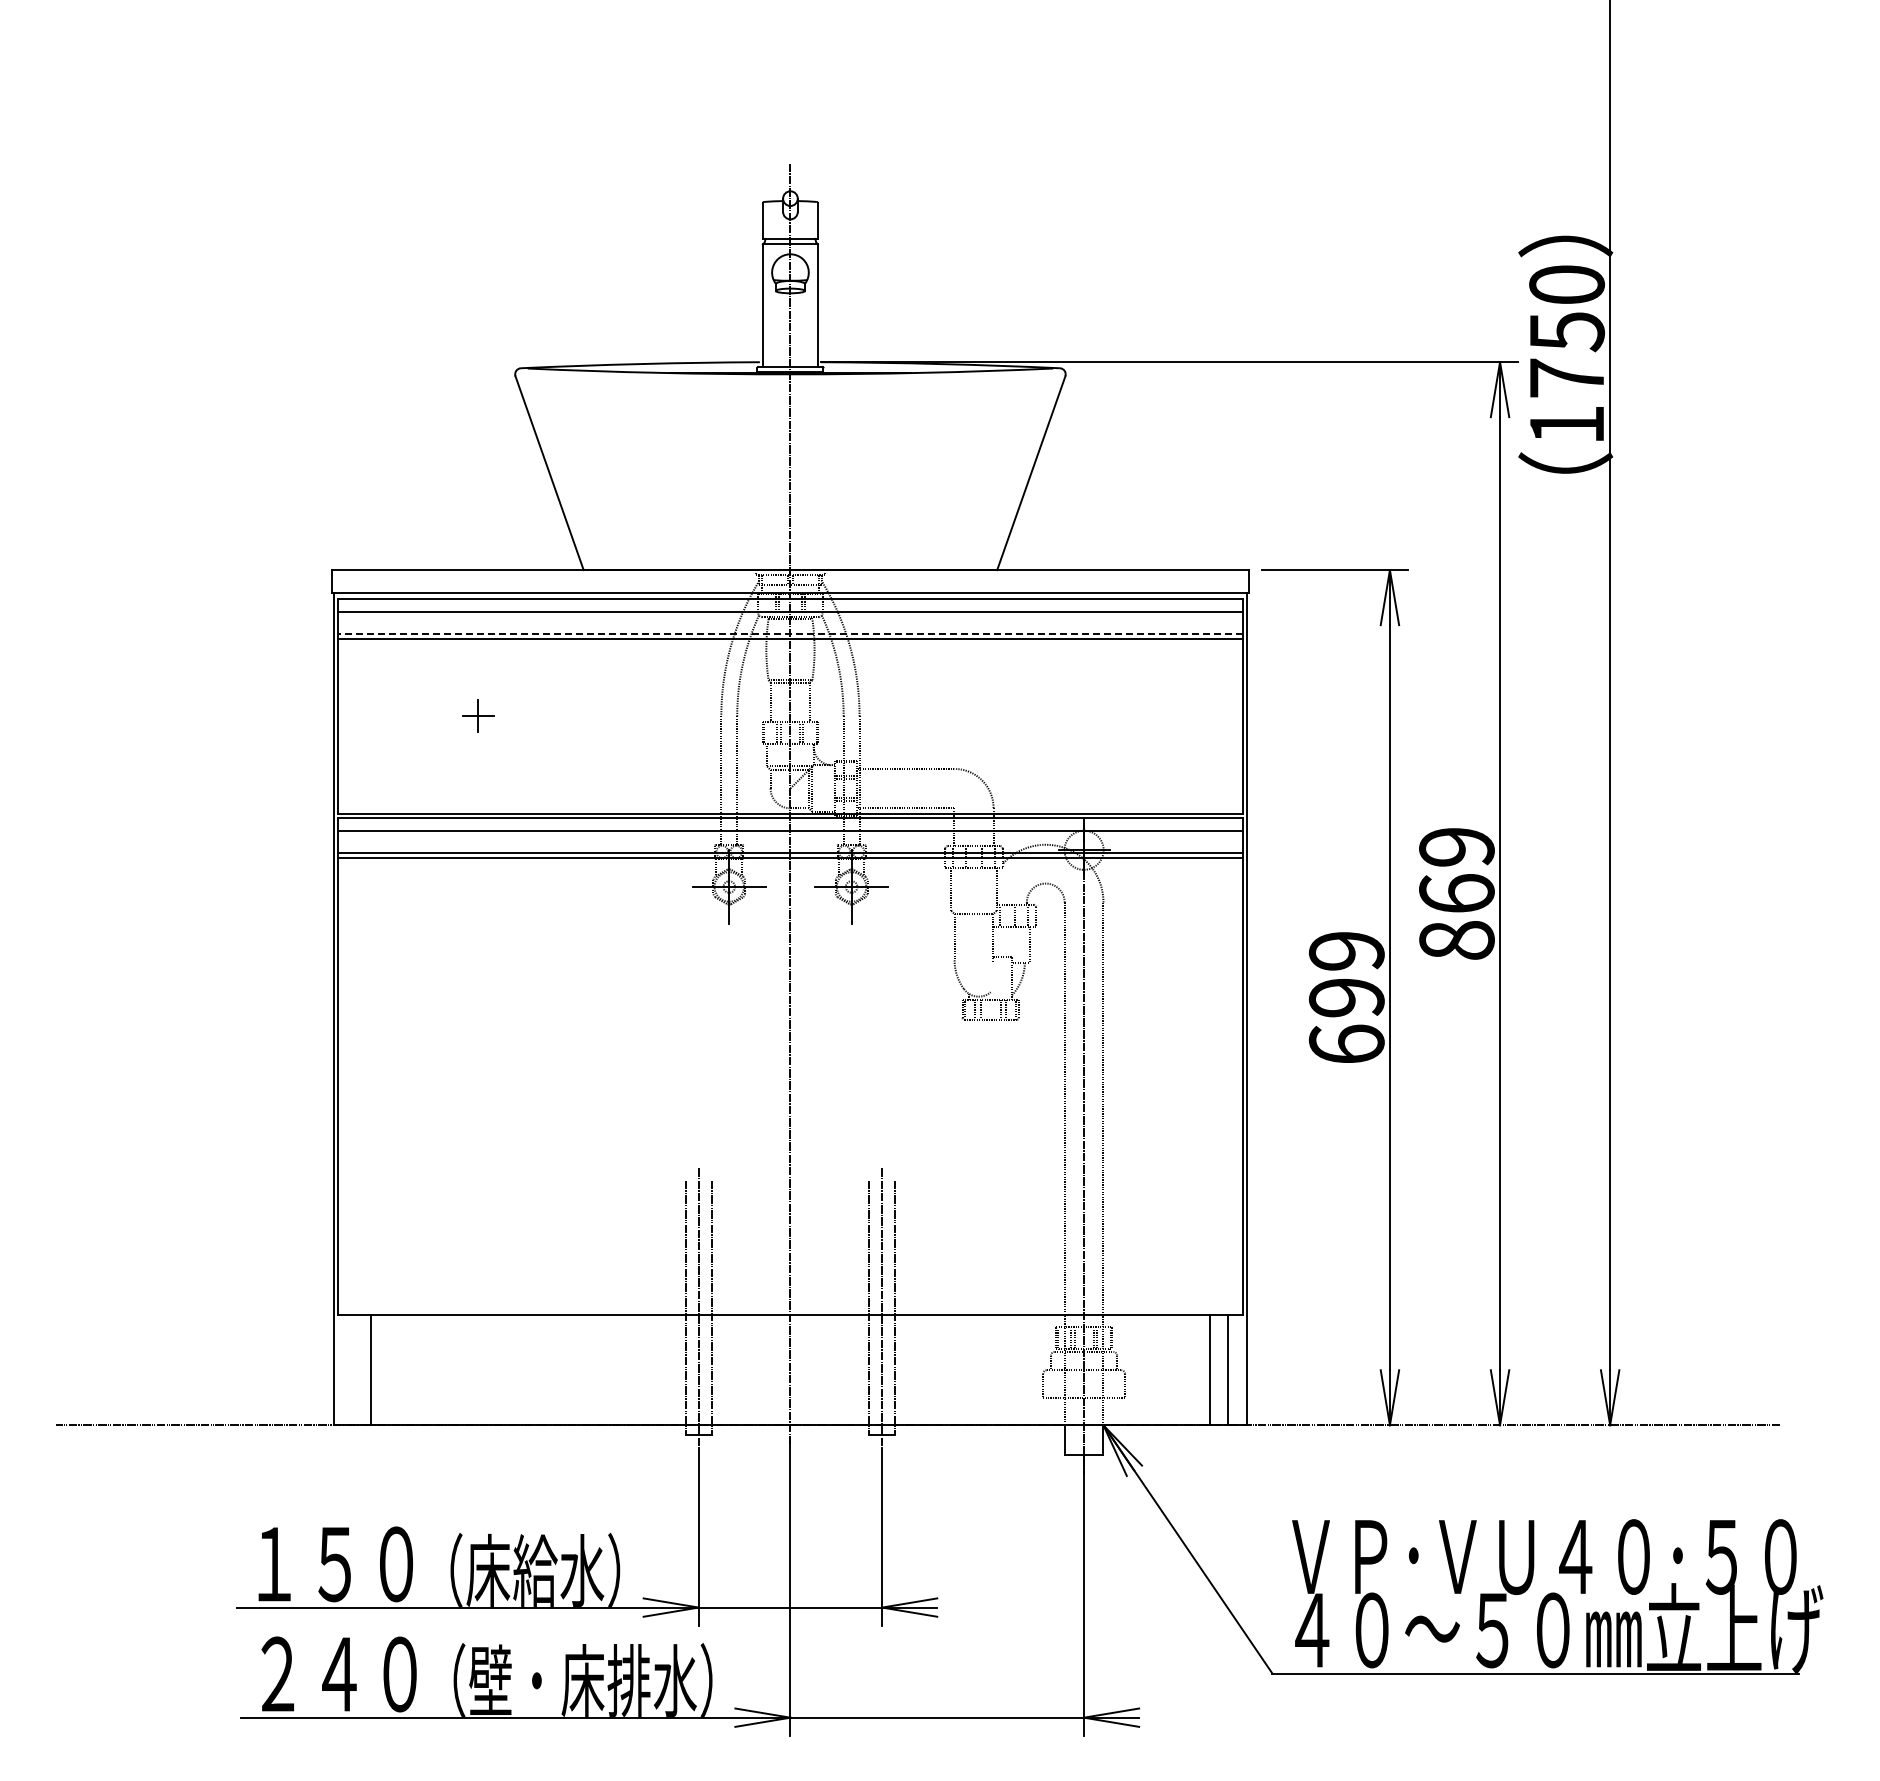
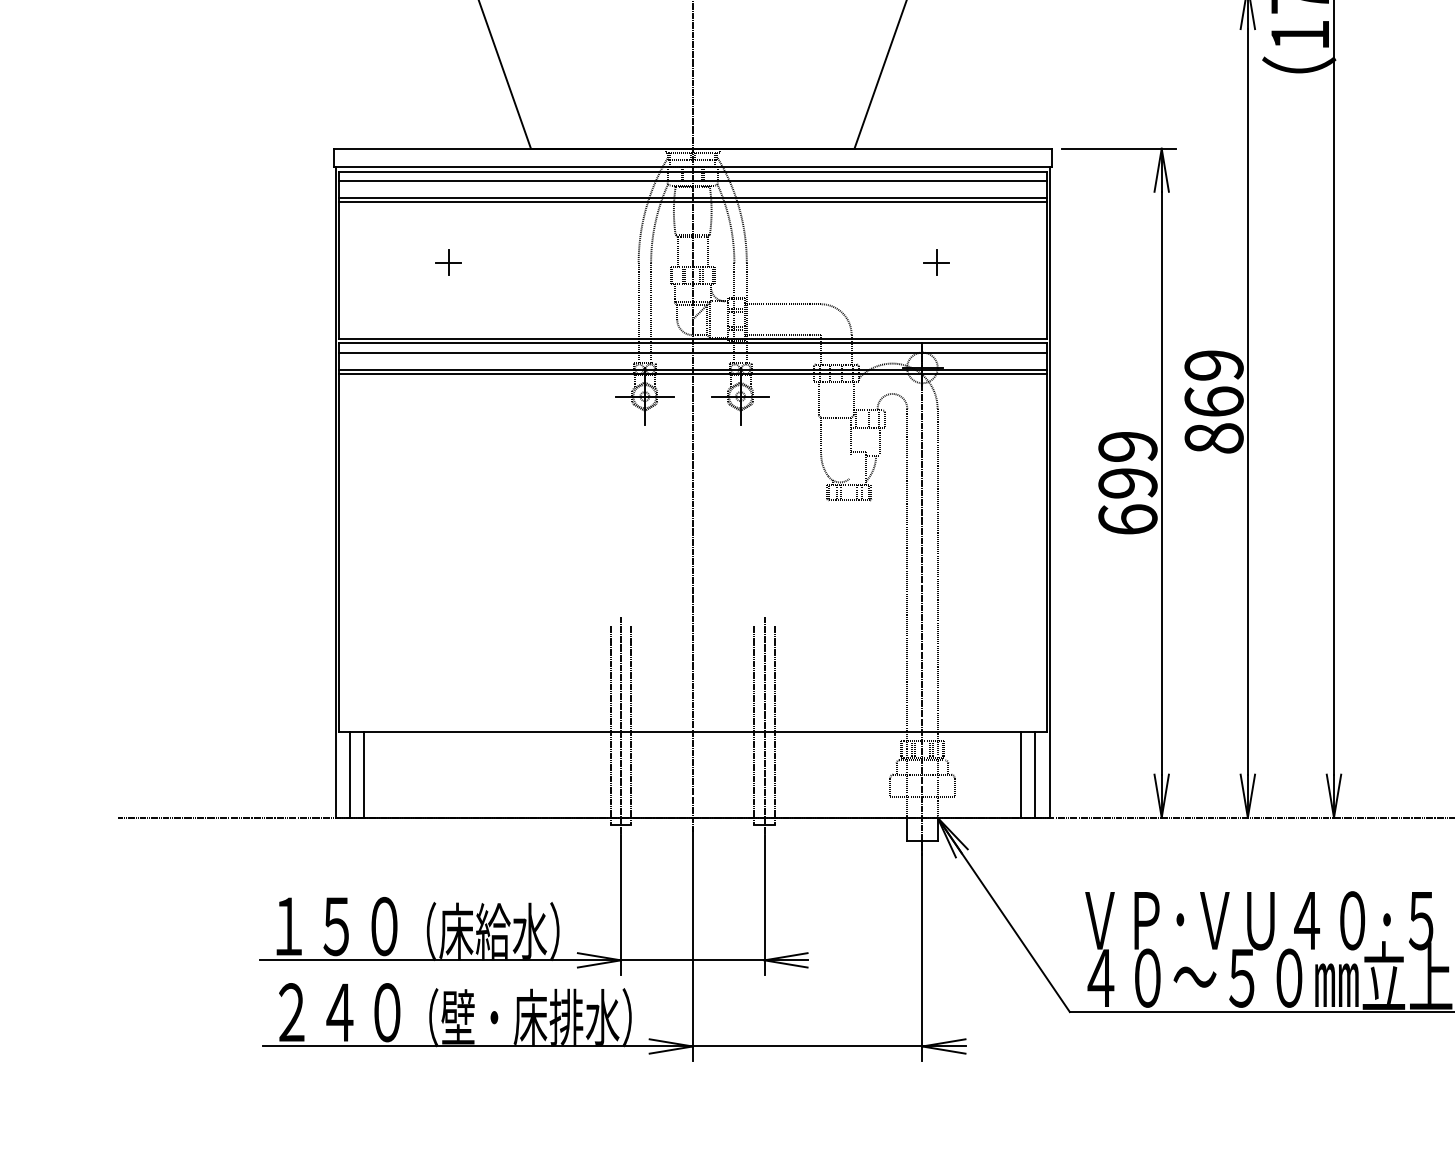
line: (790, 633) -> (692, 198), dashed -> solid
part: (1102, 715) -> (936, 262), added
line: (352, 1370) -> (350, 774), added

